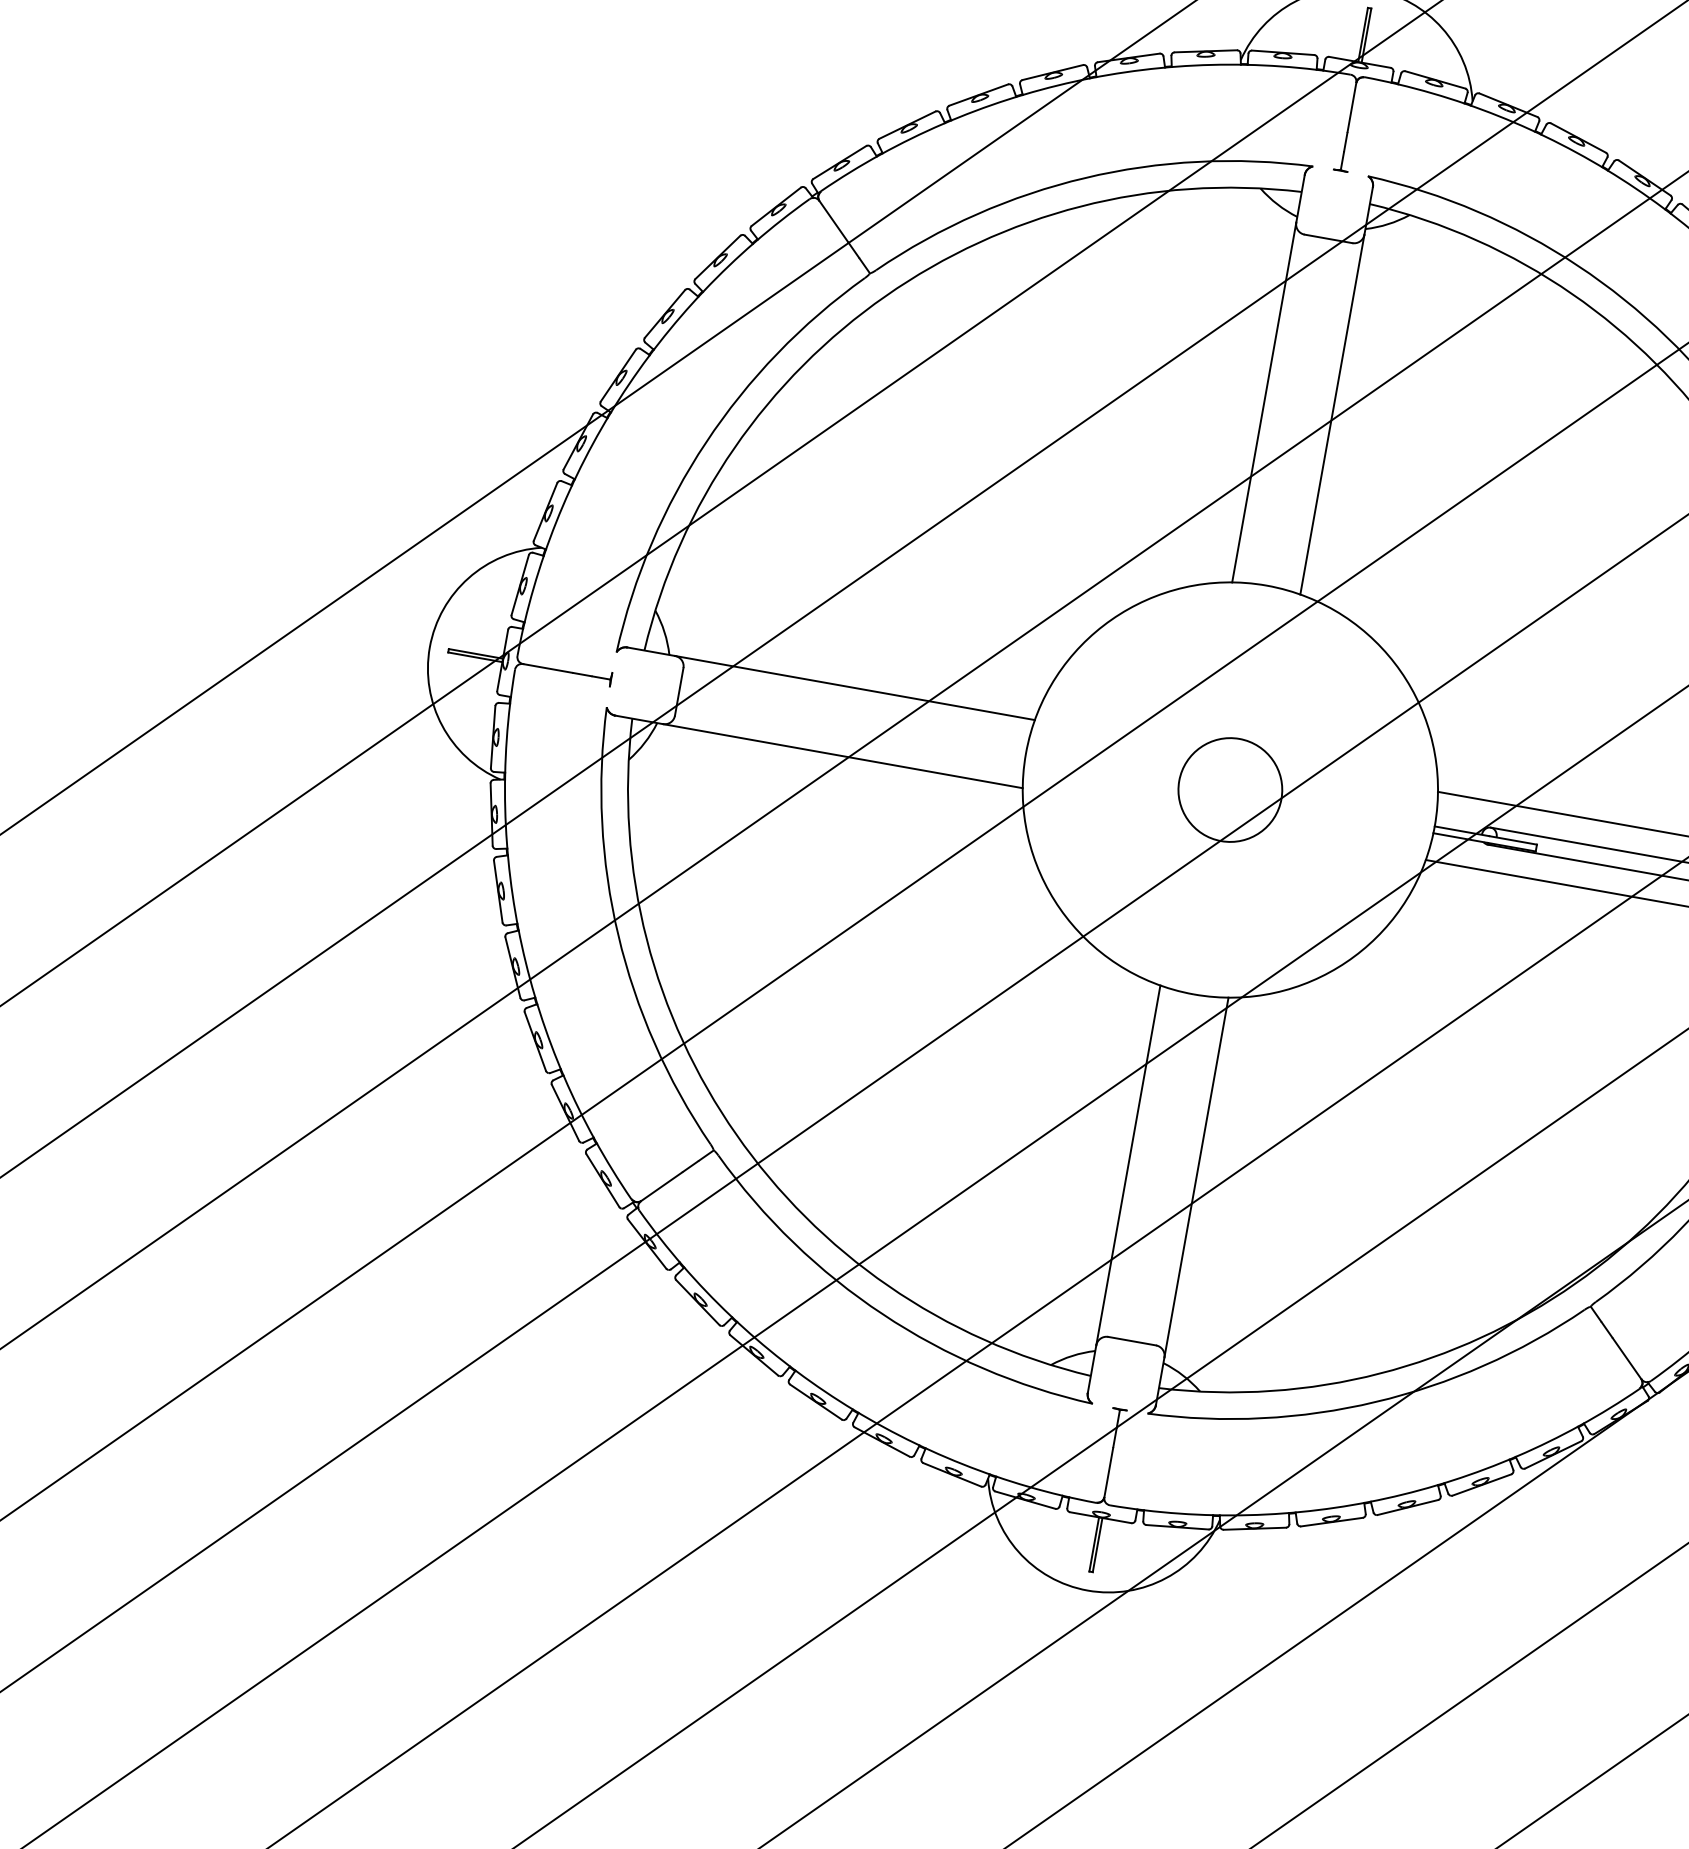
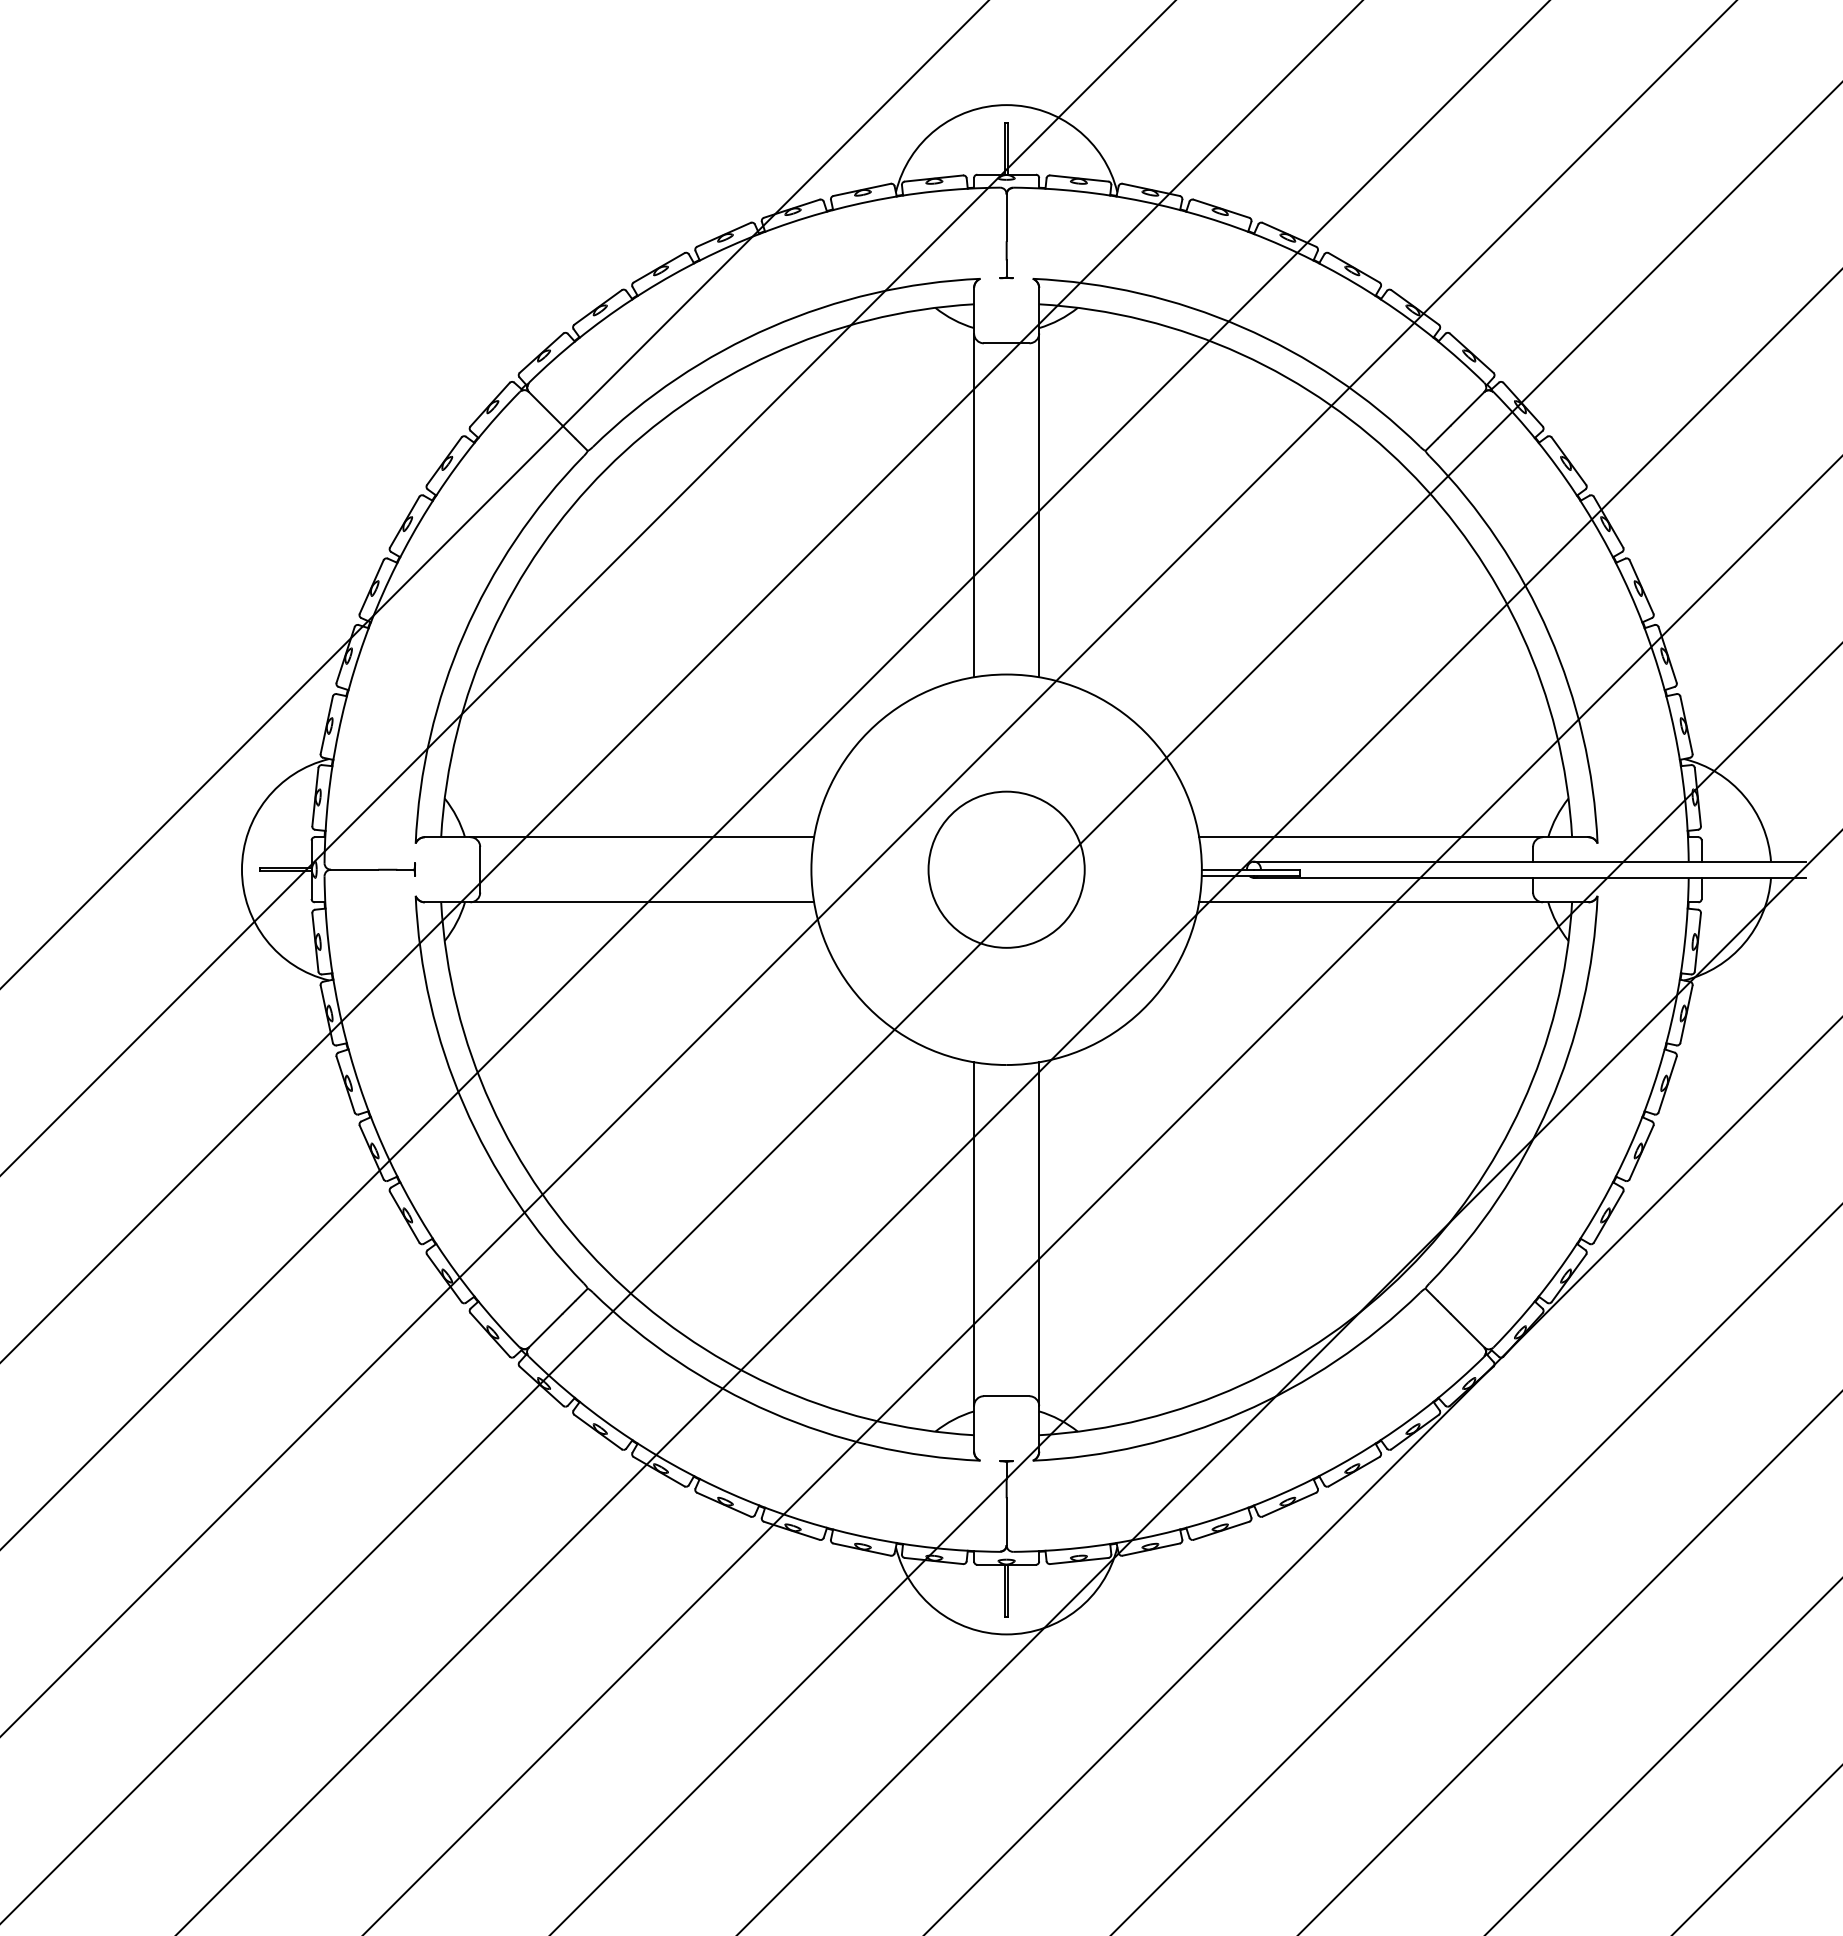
circle: (1230, 789) -> (1006, 869), size x1.6

